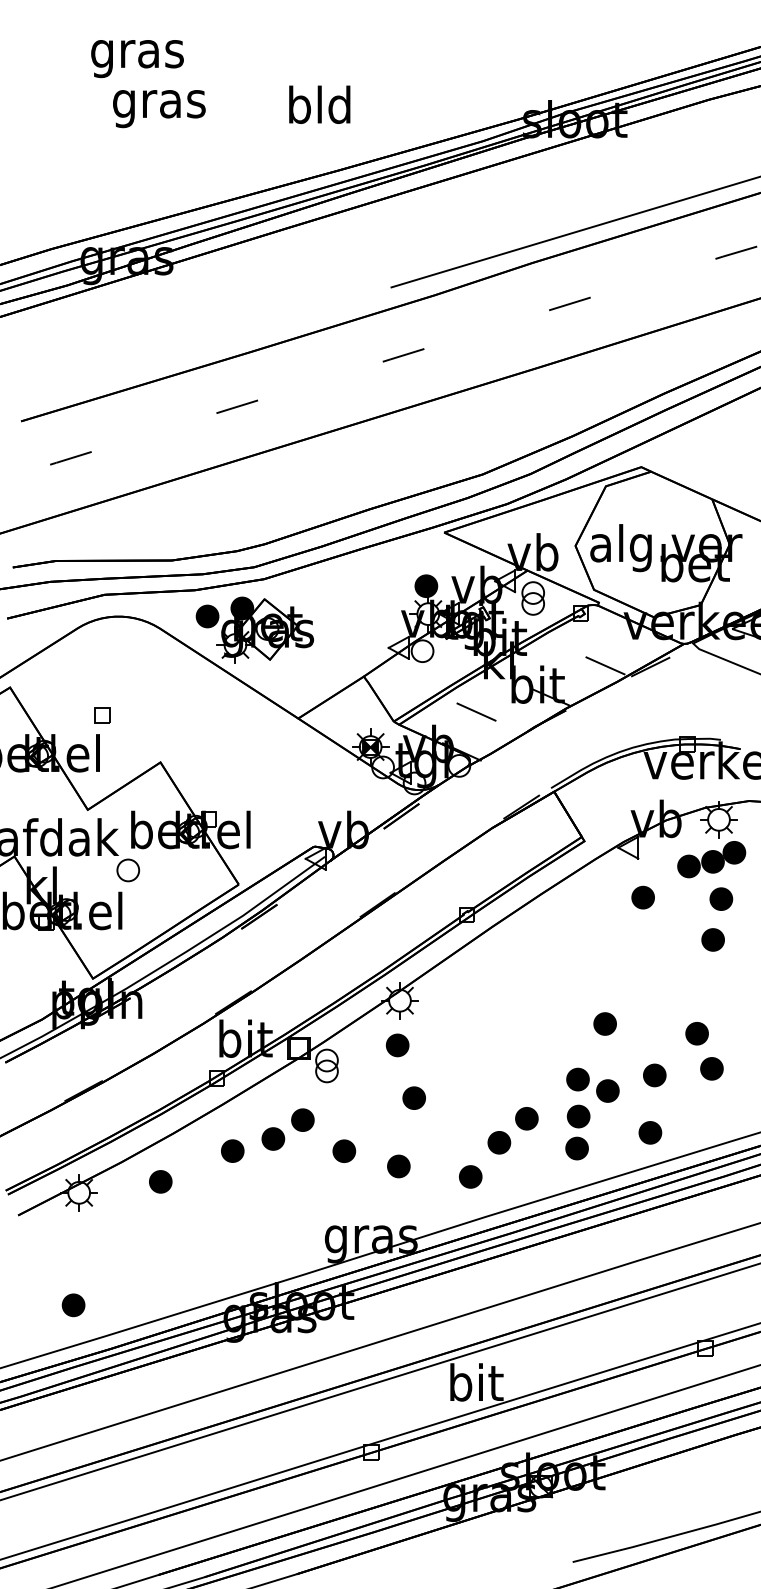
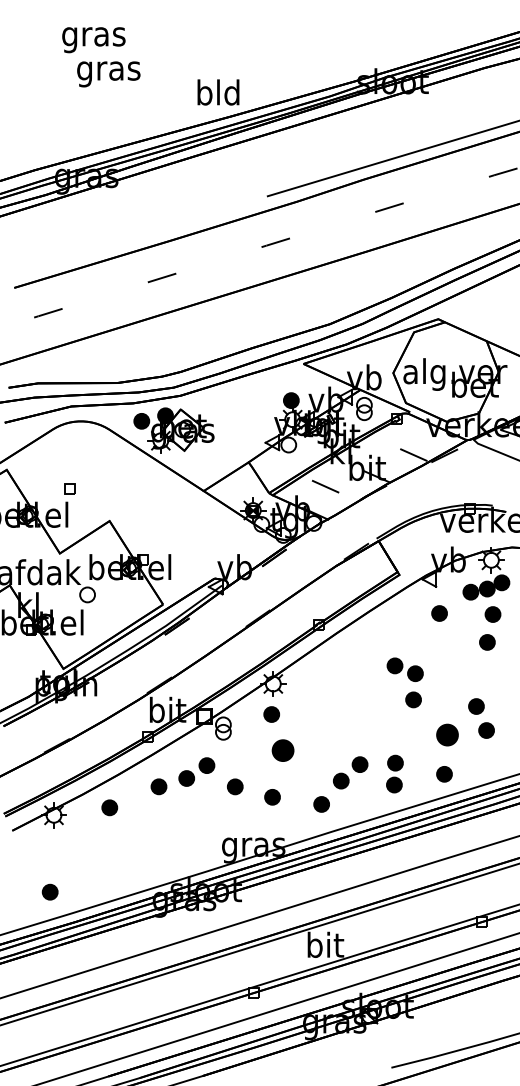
text: (319, 104) -> (218, 92), moved
part: (654, 1074) -> (447, 734), size x1.4
part: (591, 1084) -> (404, 669), moved
part: (413, 1098) -> (282, 750), size x1.4

